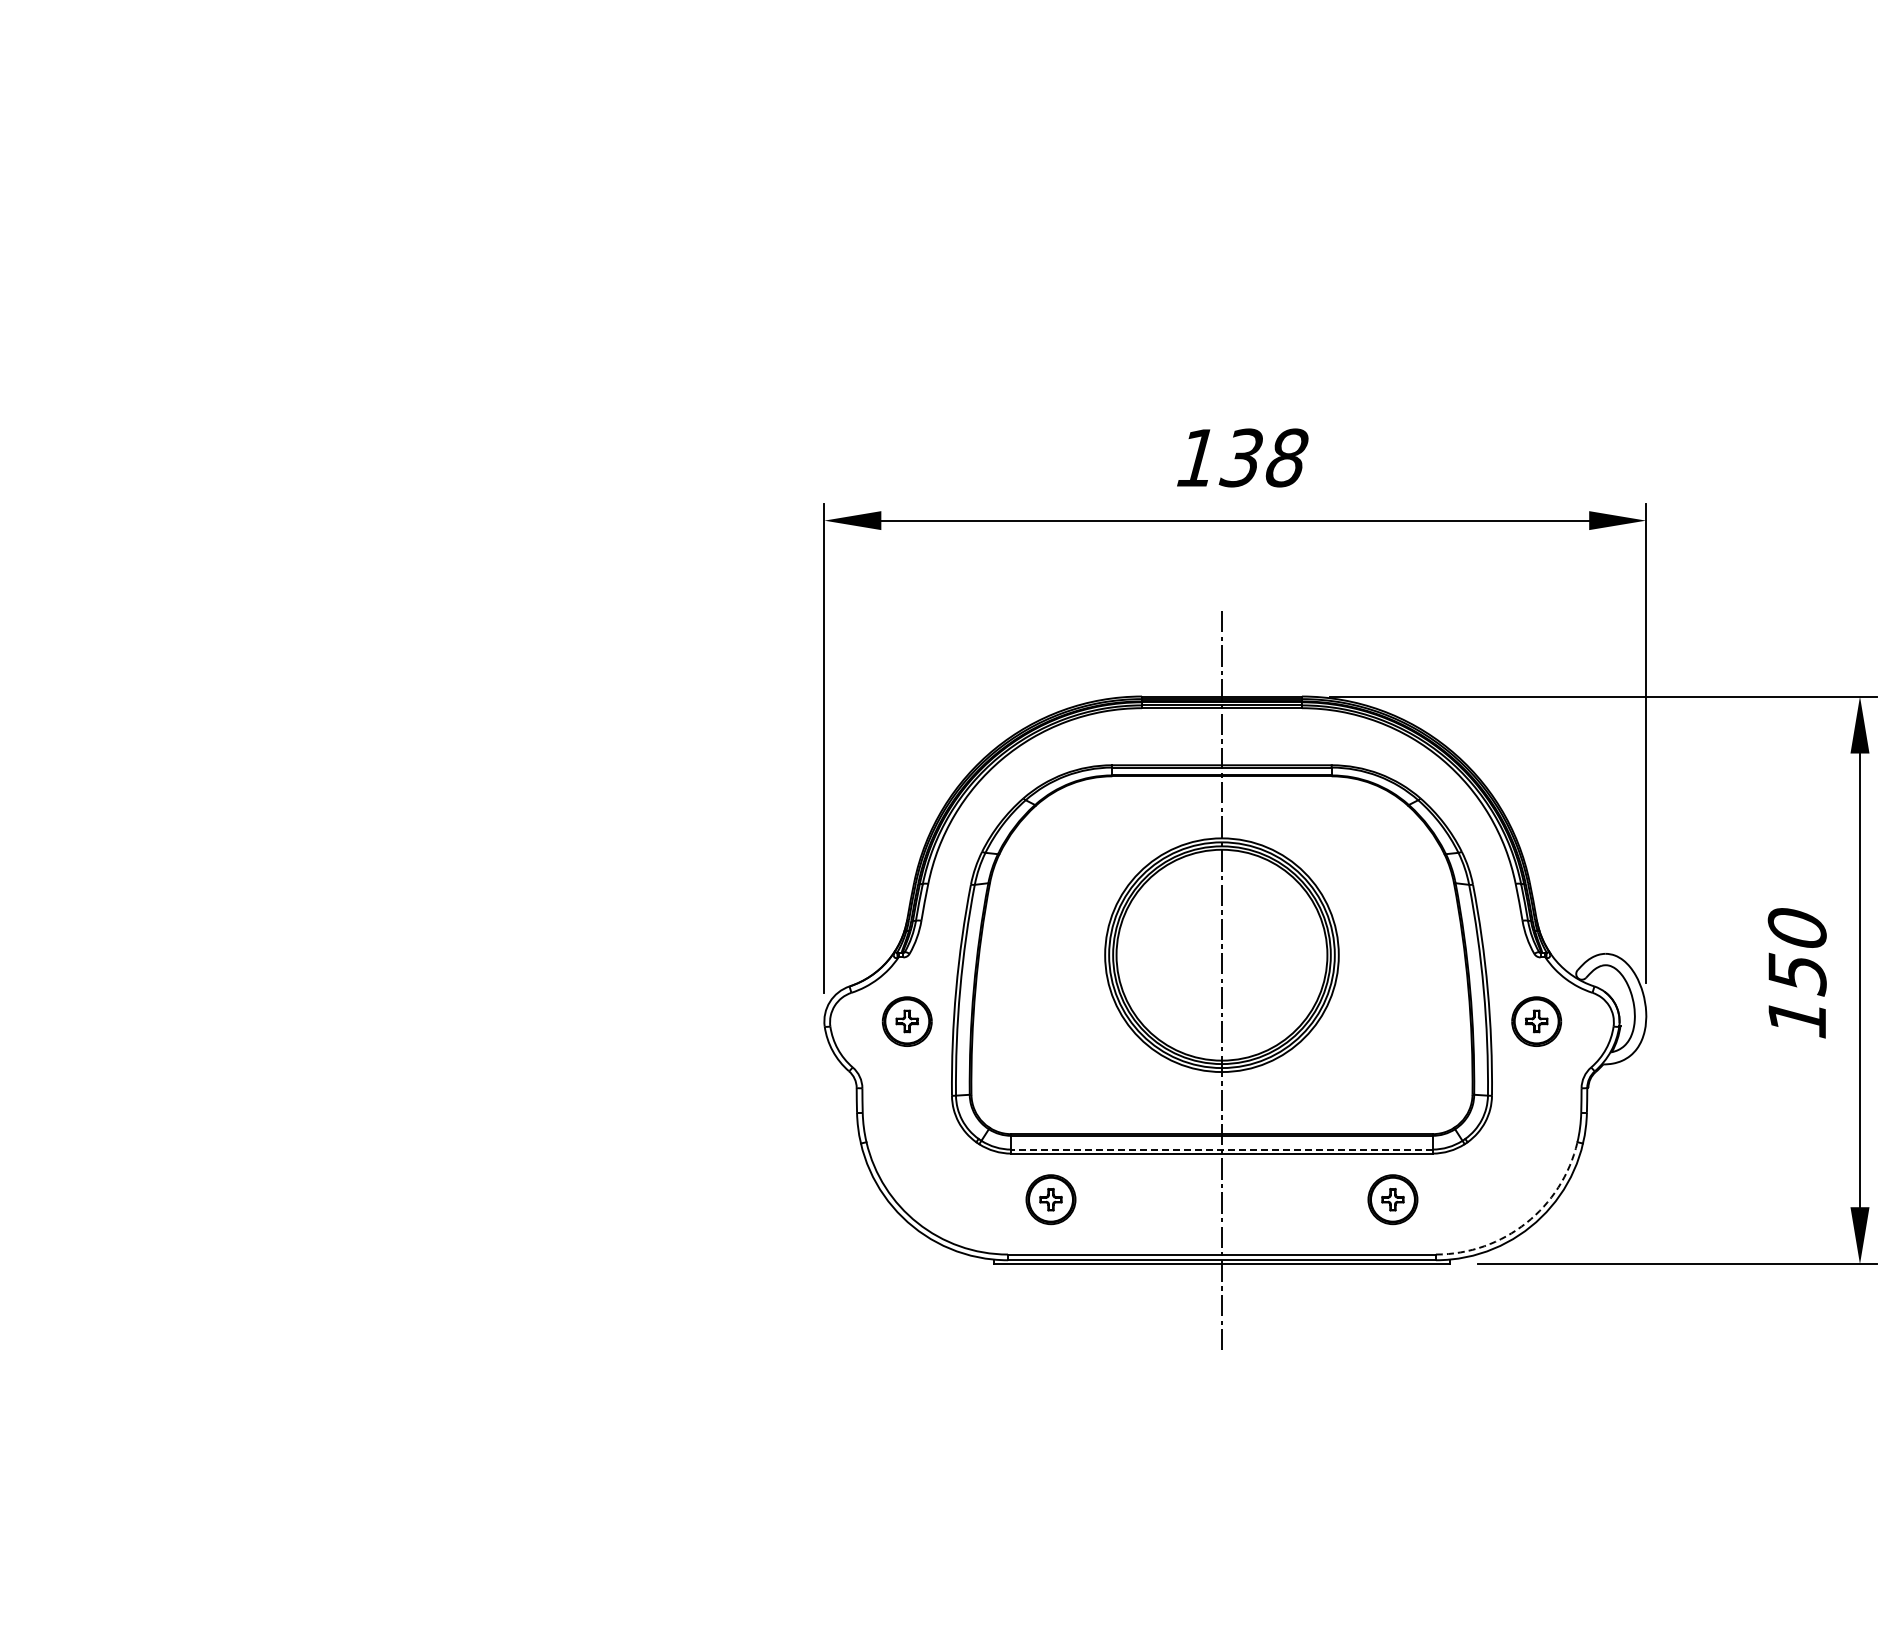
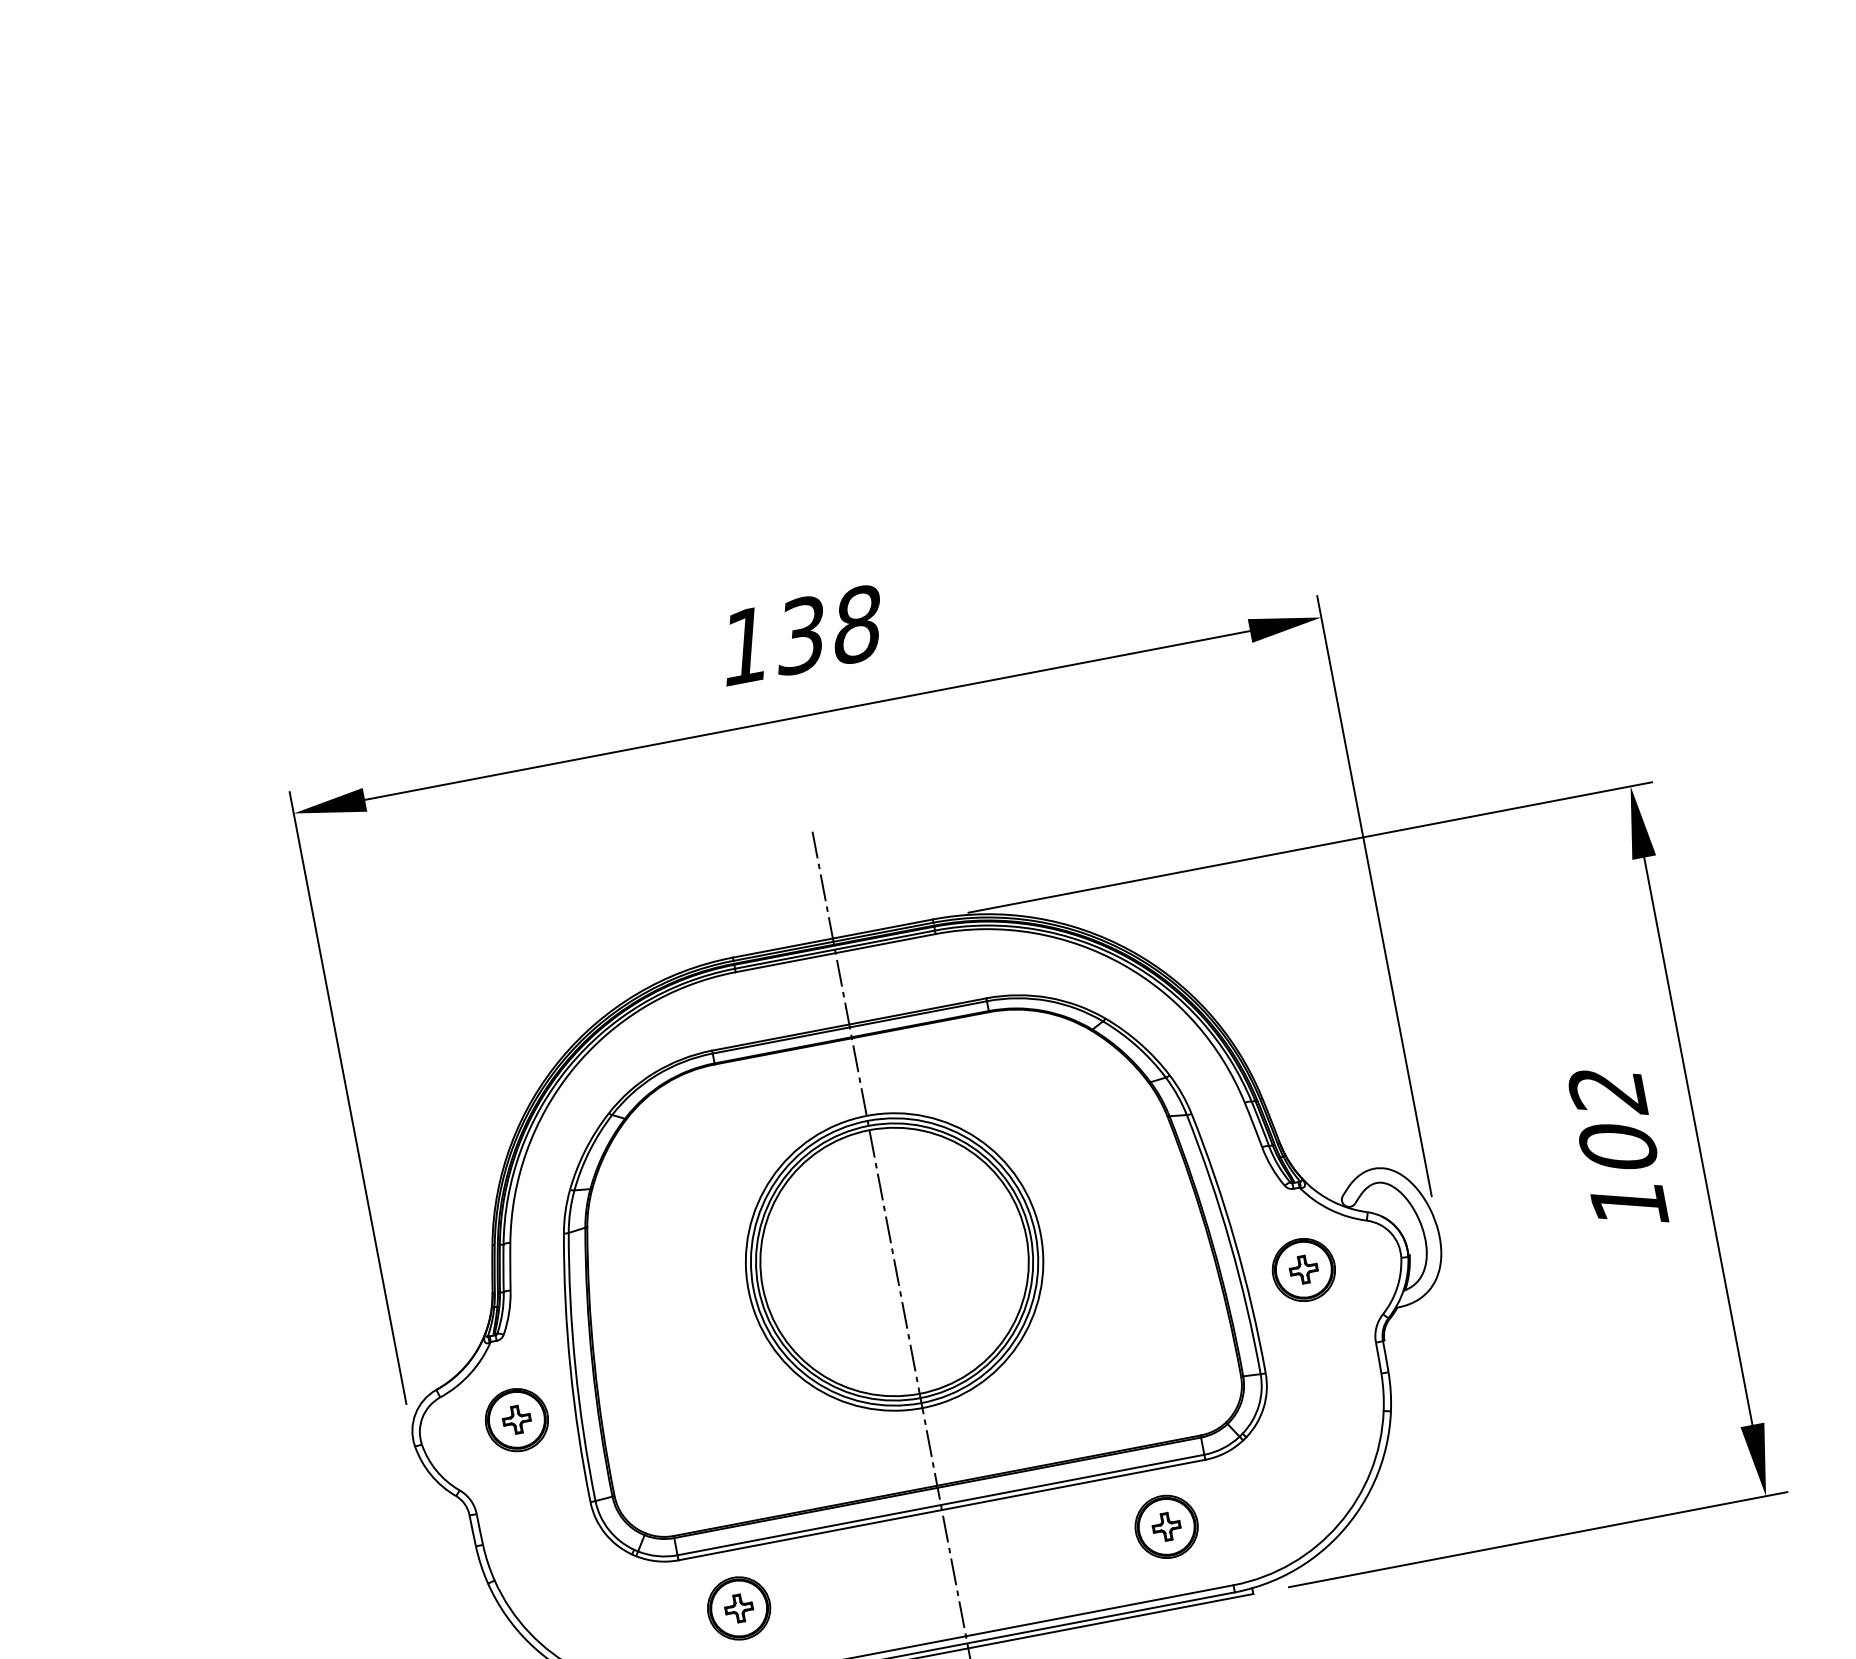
text: (1796, 952) -> (1612, 1121), 150 -> 102
line: (1221, 1149) -> (940, 1505), dashed -> solid
arc: (1526, 1223) -> (1339, 1524), dashed -> solid

